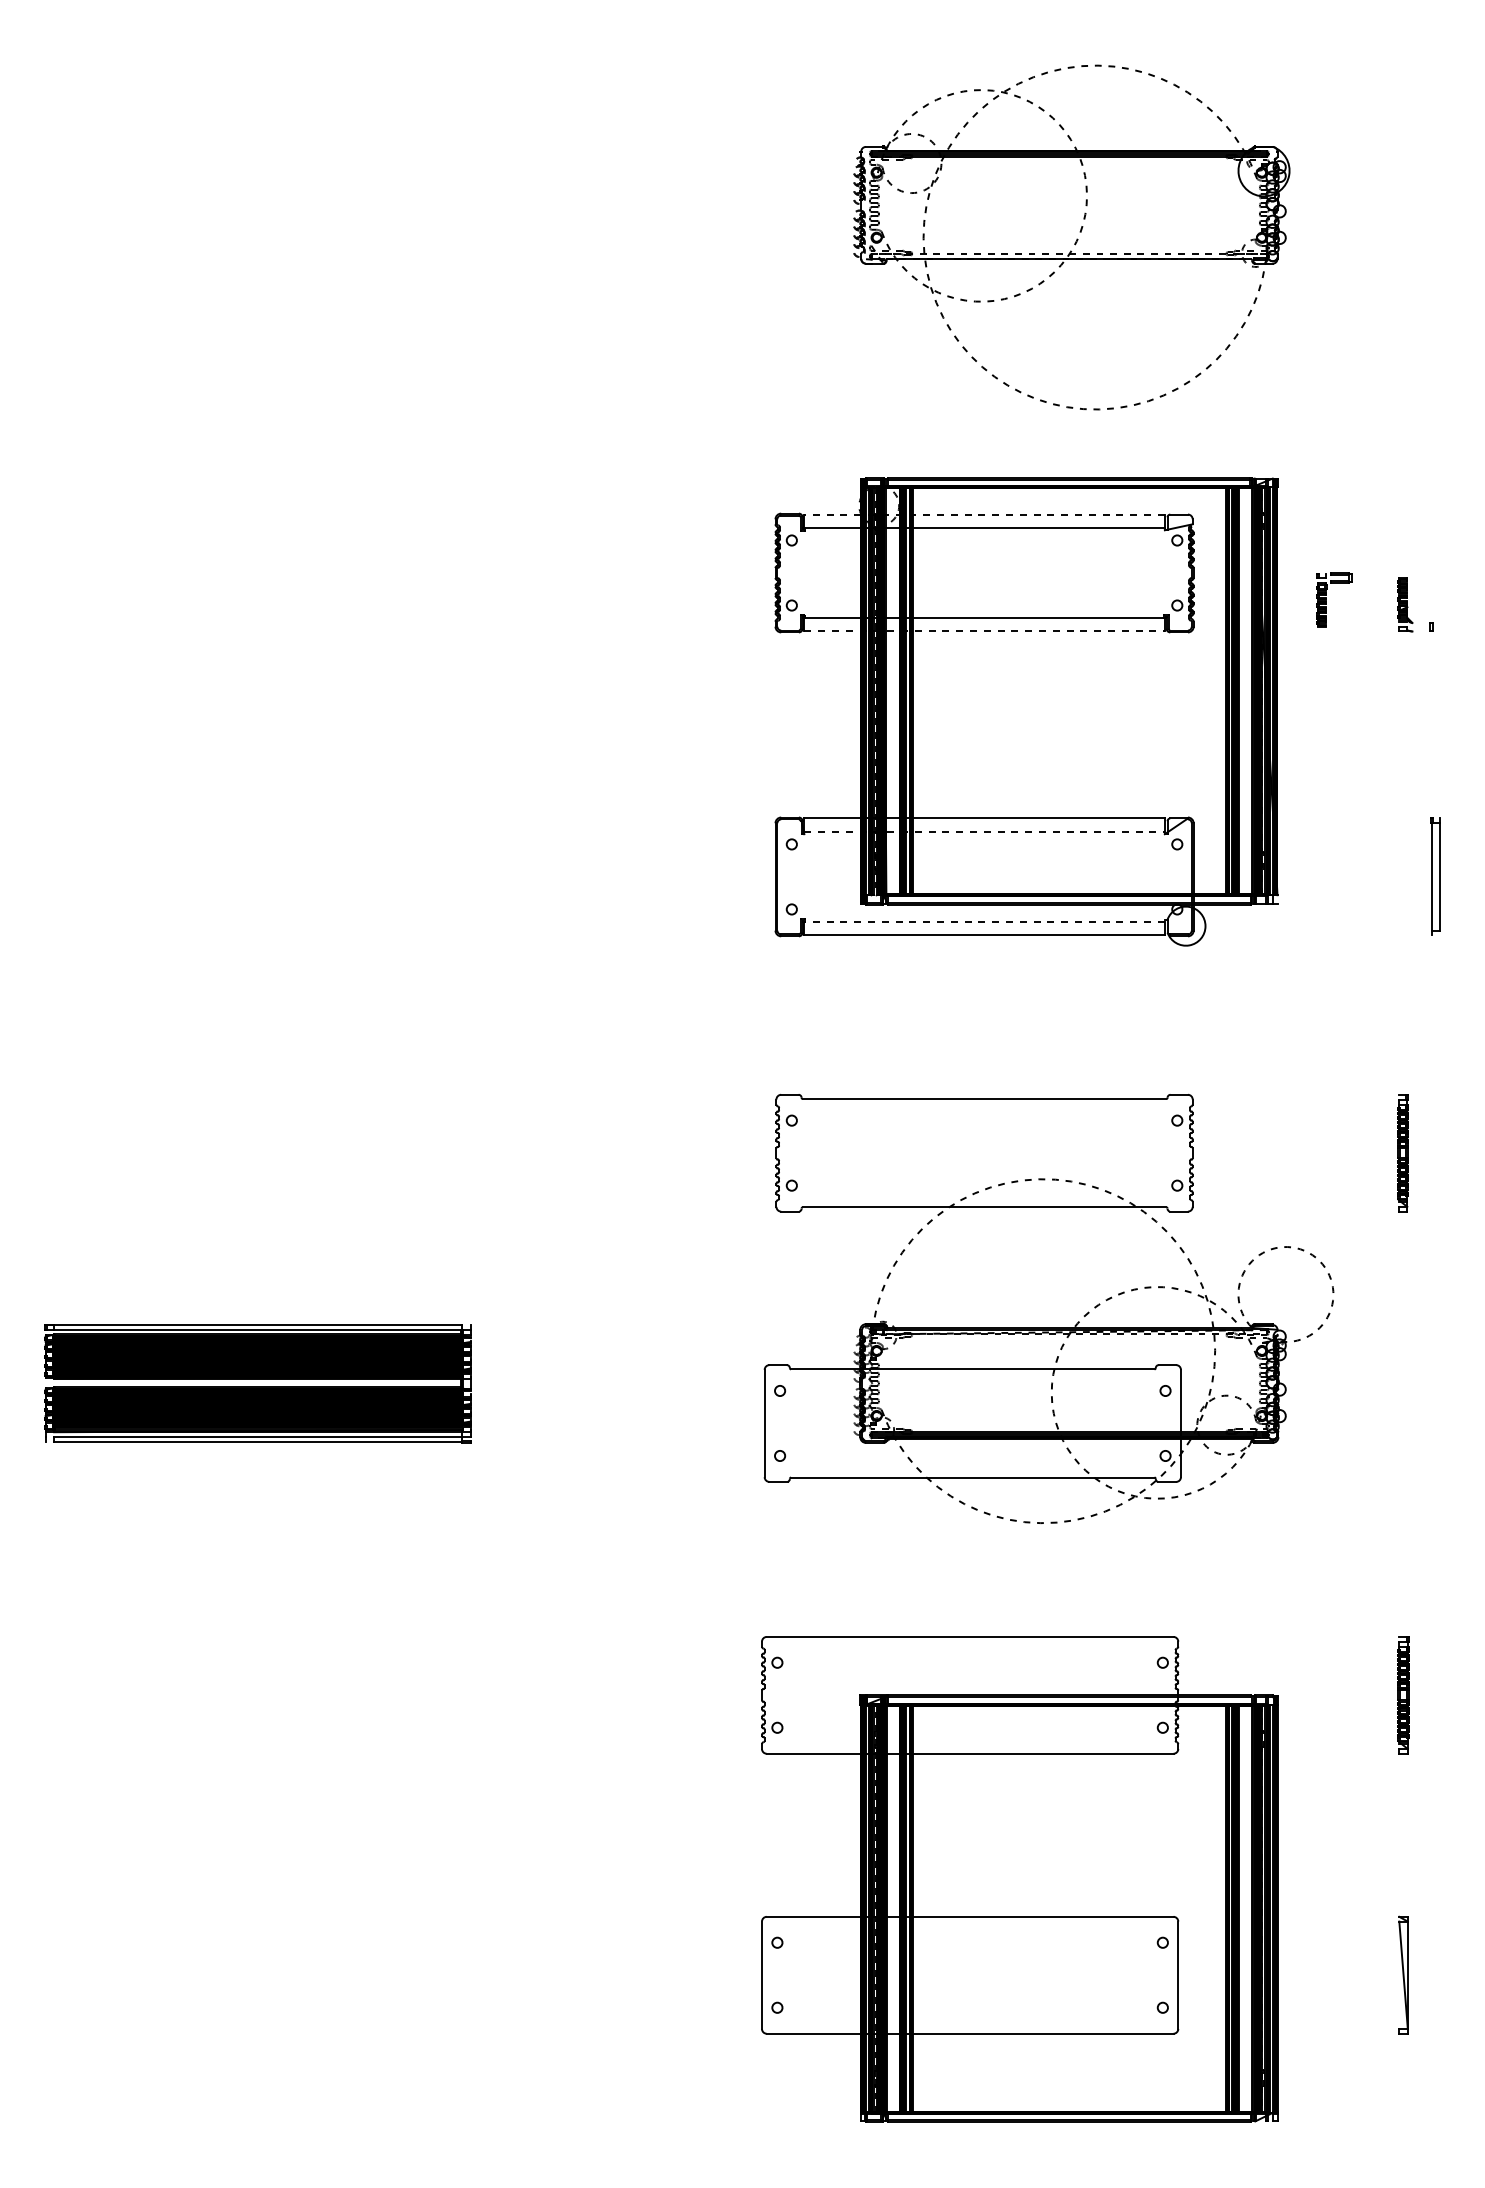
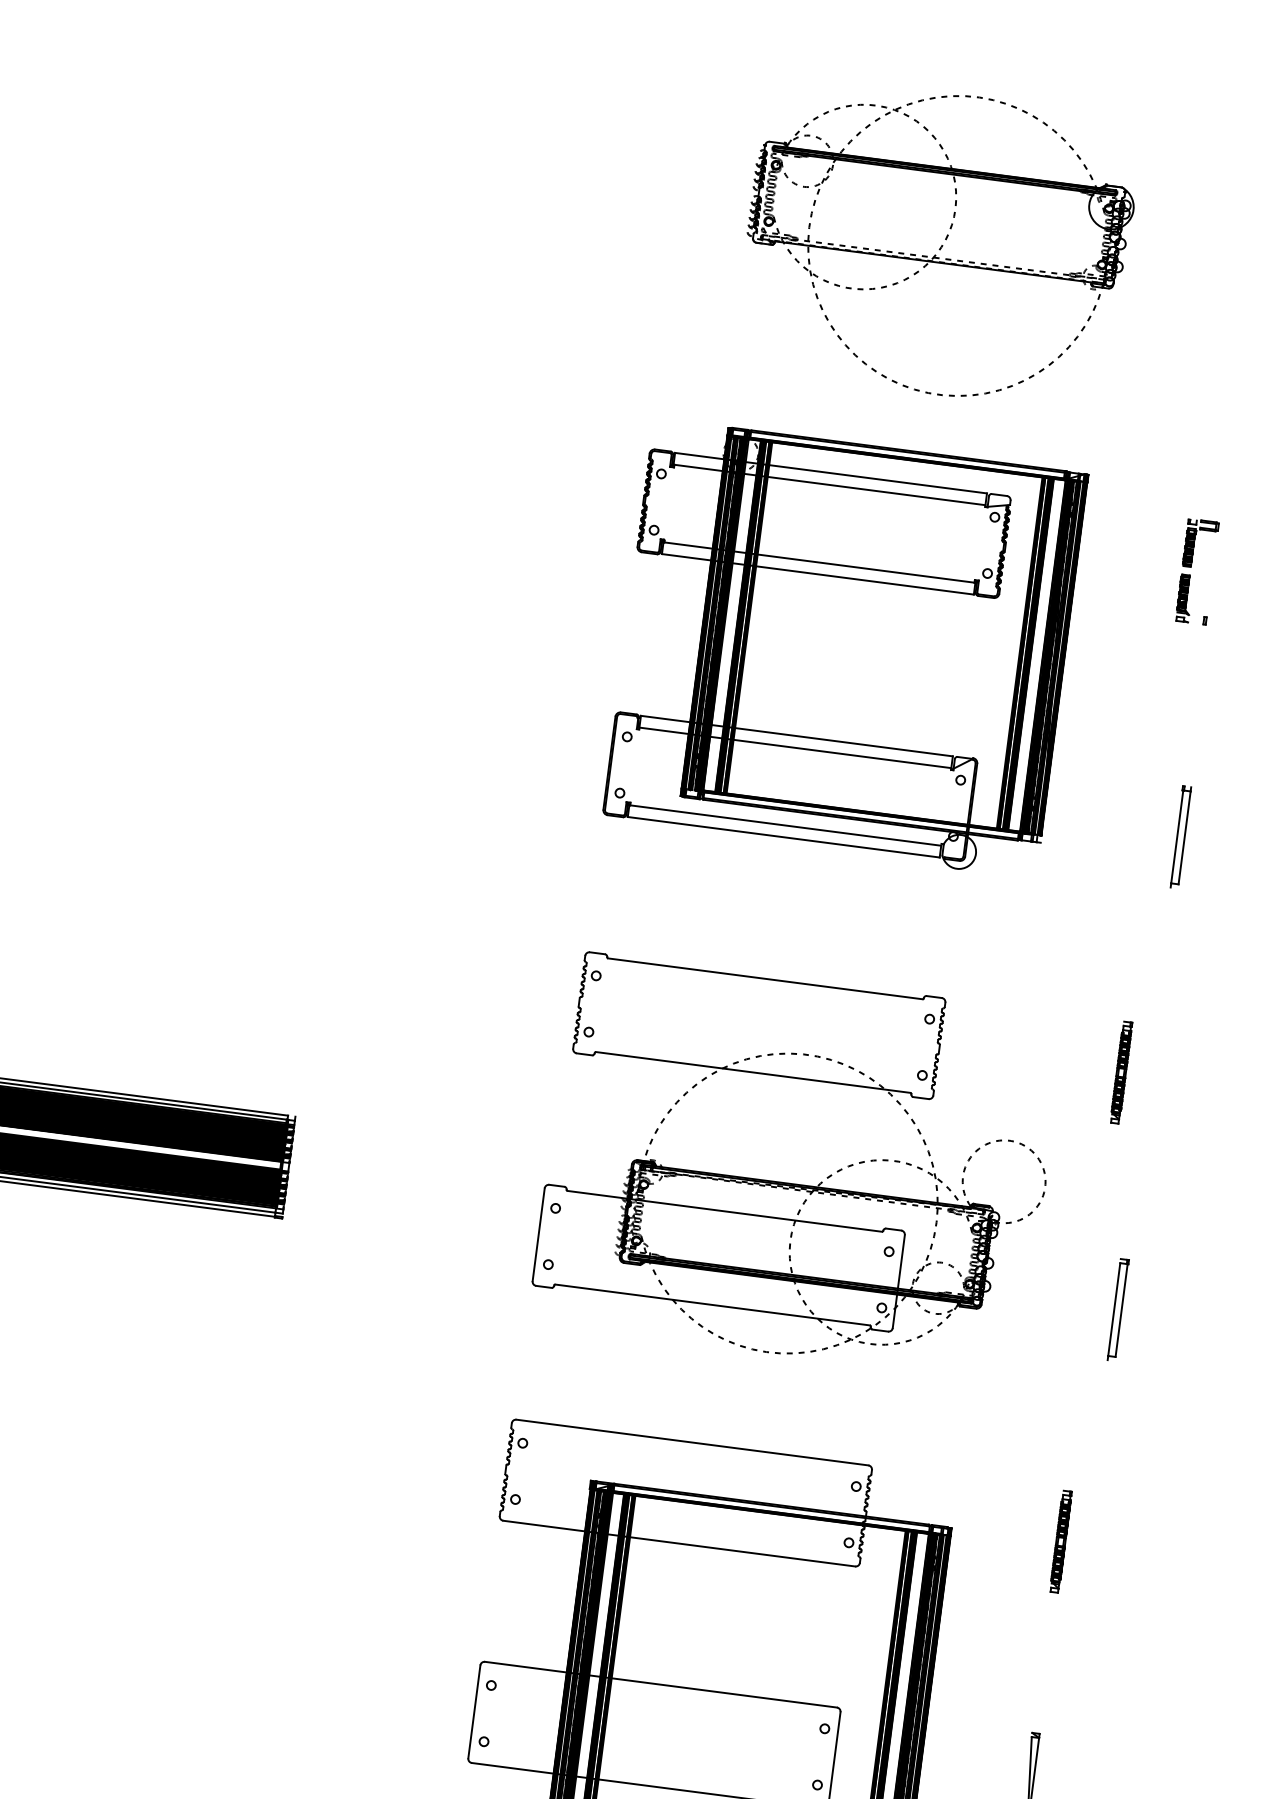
line: (984, 514) -> (830, 473), dashed -> solid
part: (1326, 599) -> (1194, 543), moved
line: (985, 631) -> (818, 574), dashed -> solid
line: (985, 832) -> (796, 748), dashed -> solid
line: (984, 921) -> (785, 825), dashed -> solid
part: (1434, 1423) -> (1118, 1310), added

